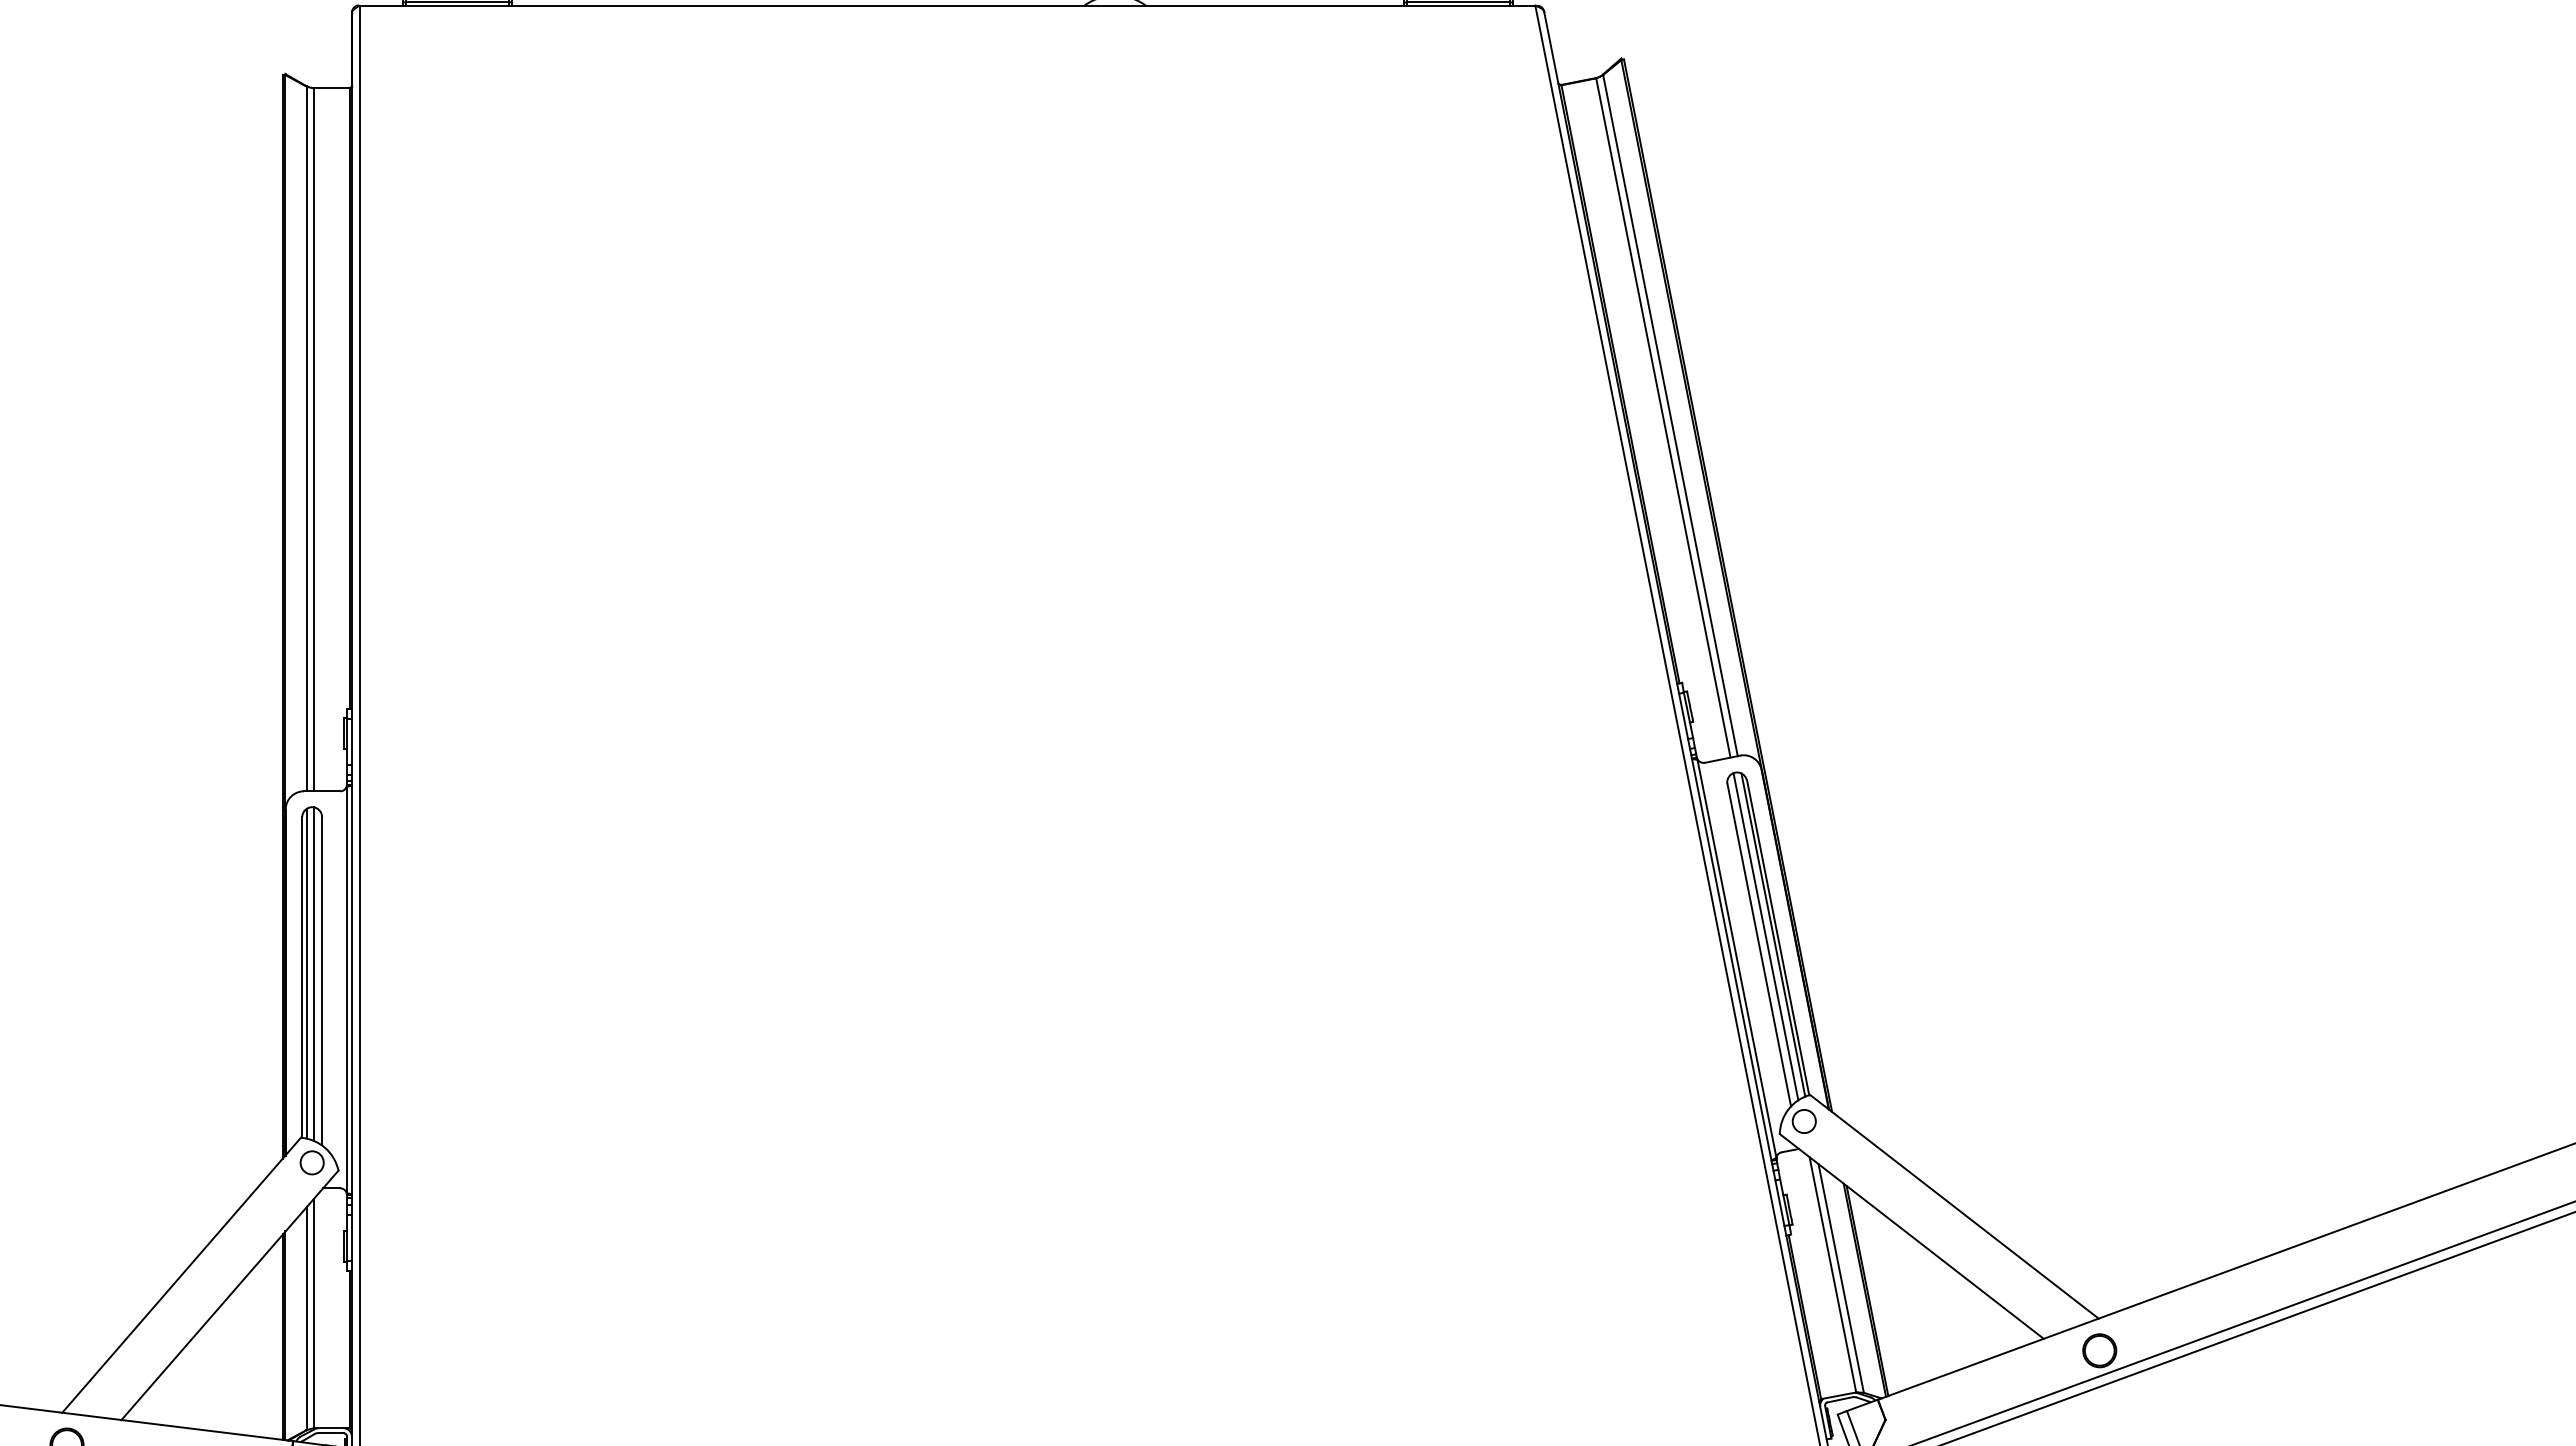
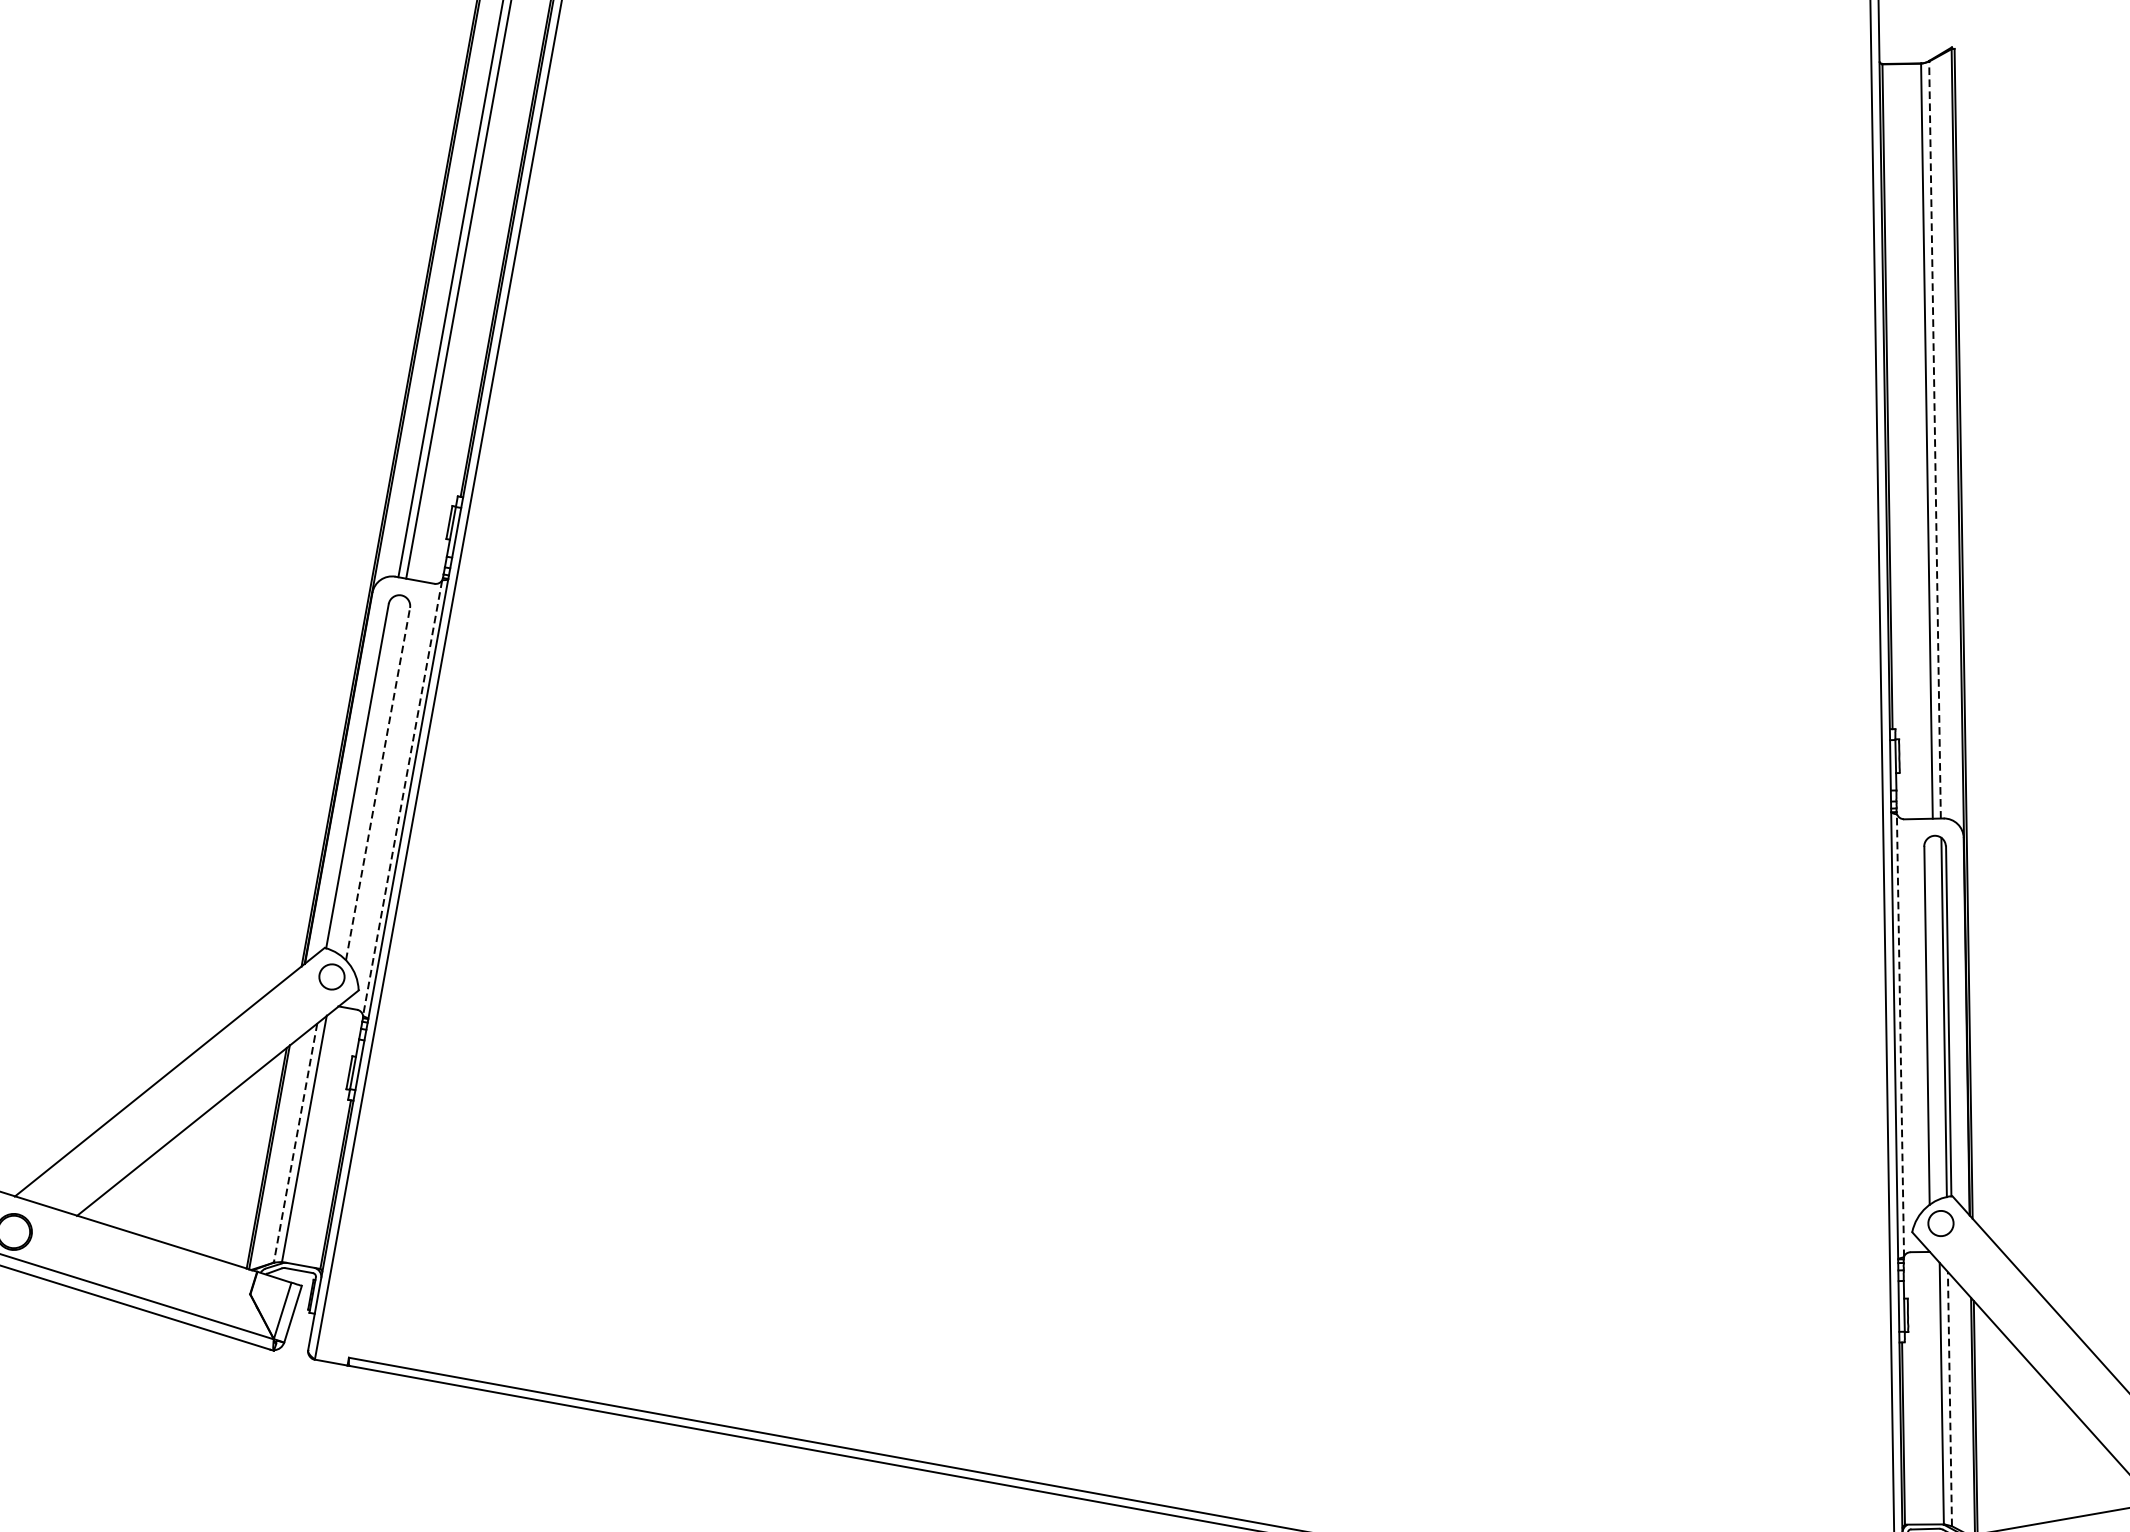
line: (1670, 415) -> (1935, 439), solid -> dashed
line: (1765, 936) -> (1935, 1017), removed
line: (1736, 958) -> (1900, 1035), solid -> dashed
line: (306, 973) -> (362, 772), removed
line: (313, 973) -> (370, 774), removed
line: (322, 980) -> (378, 783), solid -> dashed
line: (346, 990) -> (402, 798), solid -> dashed
line: (1841, 1278) -> (1950, 1399), solid -> dashed
line: (306, 1319) -> (295, 1143), solid -> dashed

